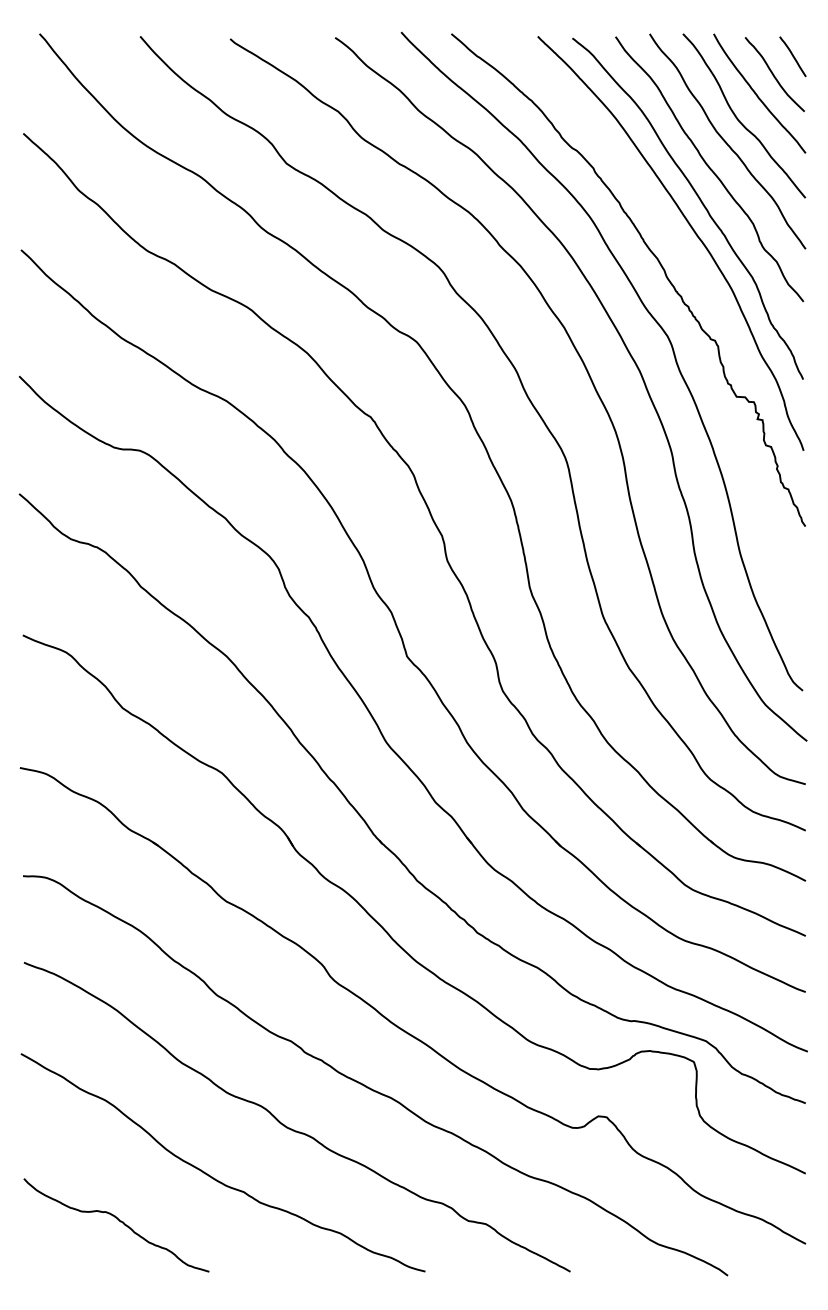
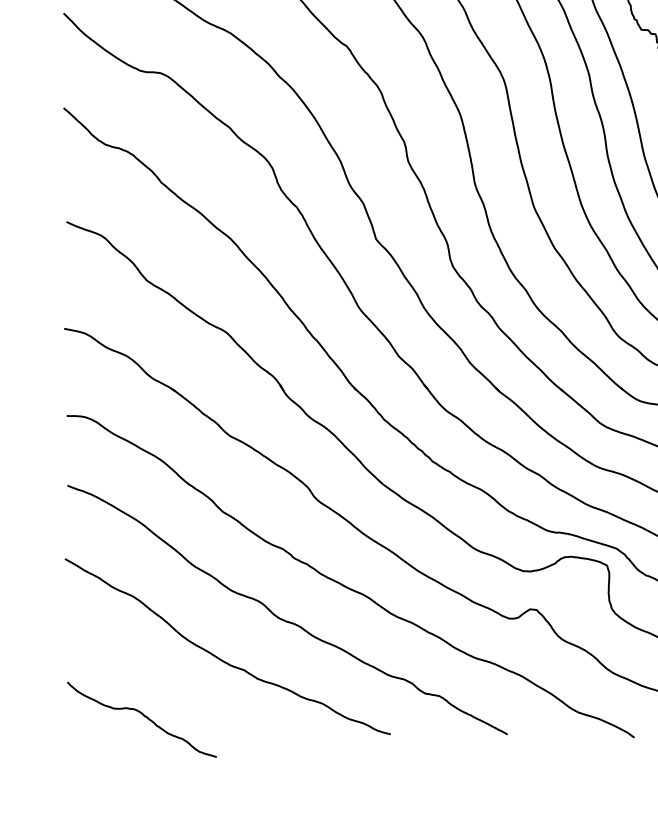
curve: (119, 1221) -> (144, 716), moved

